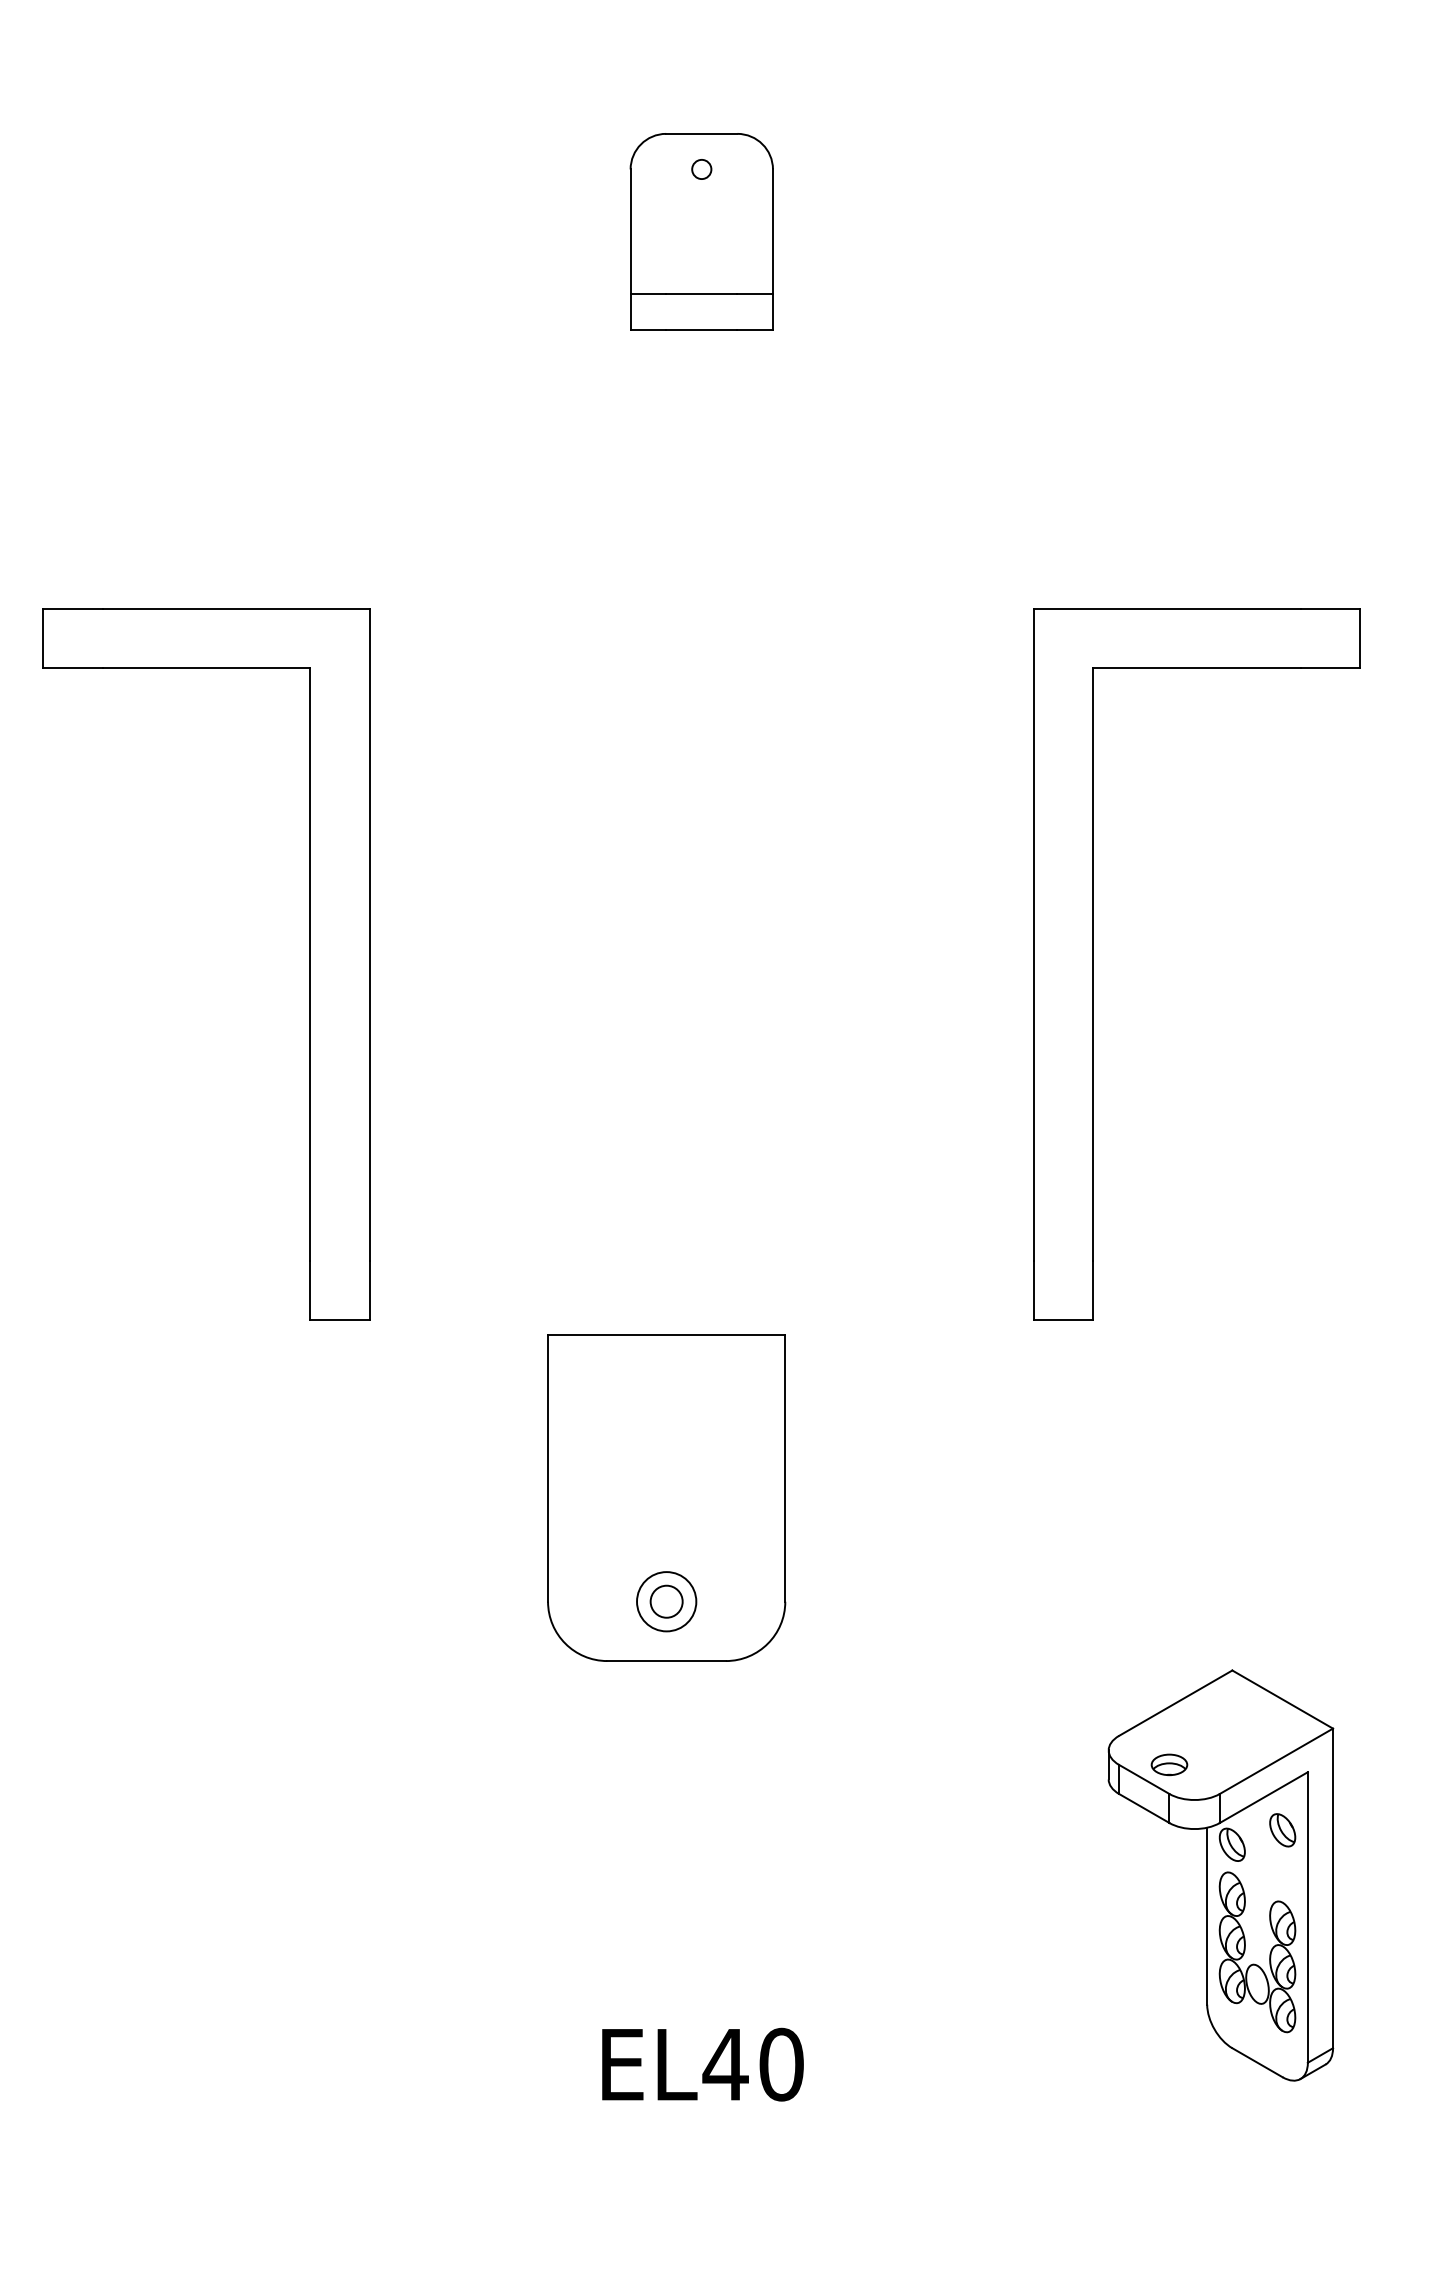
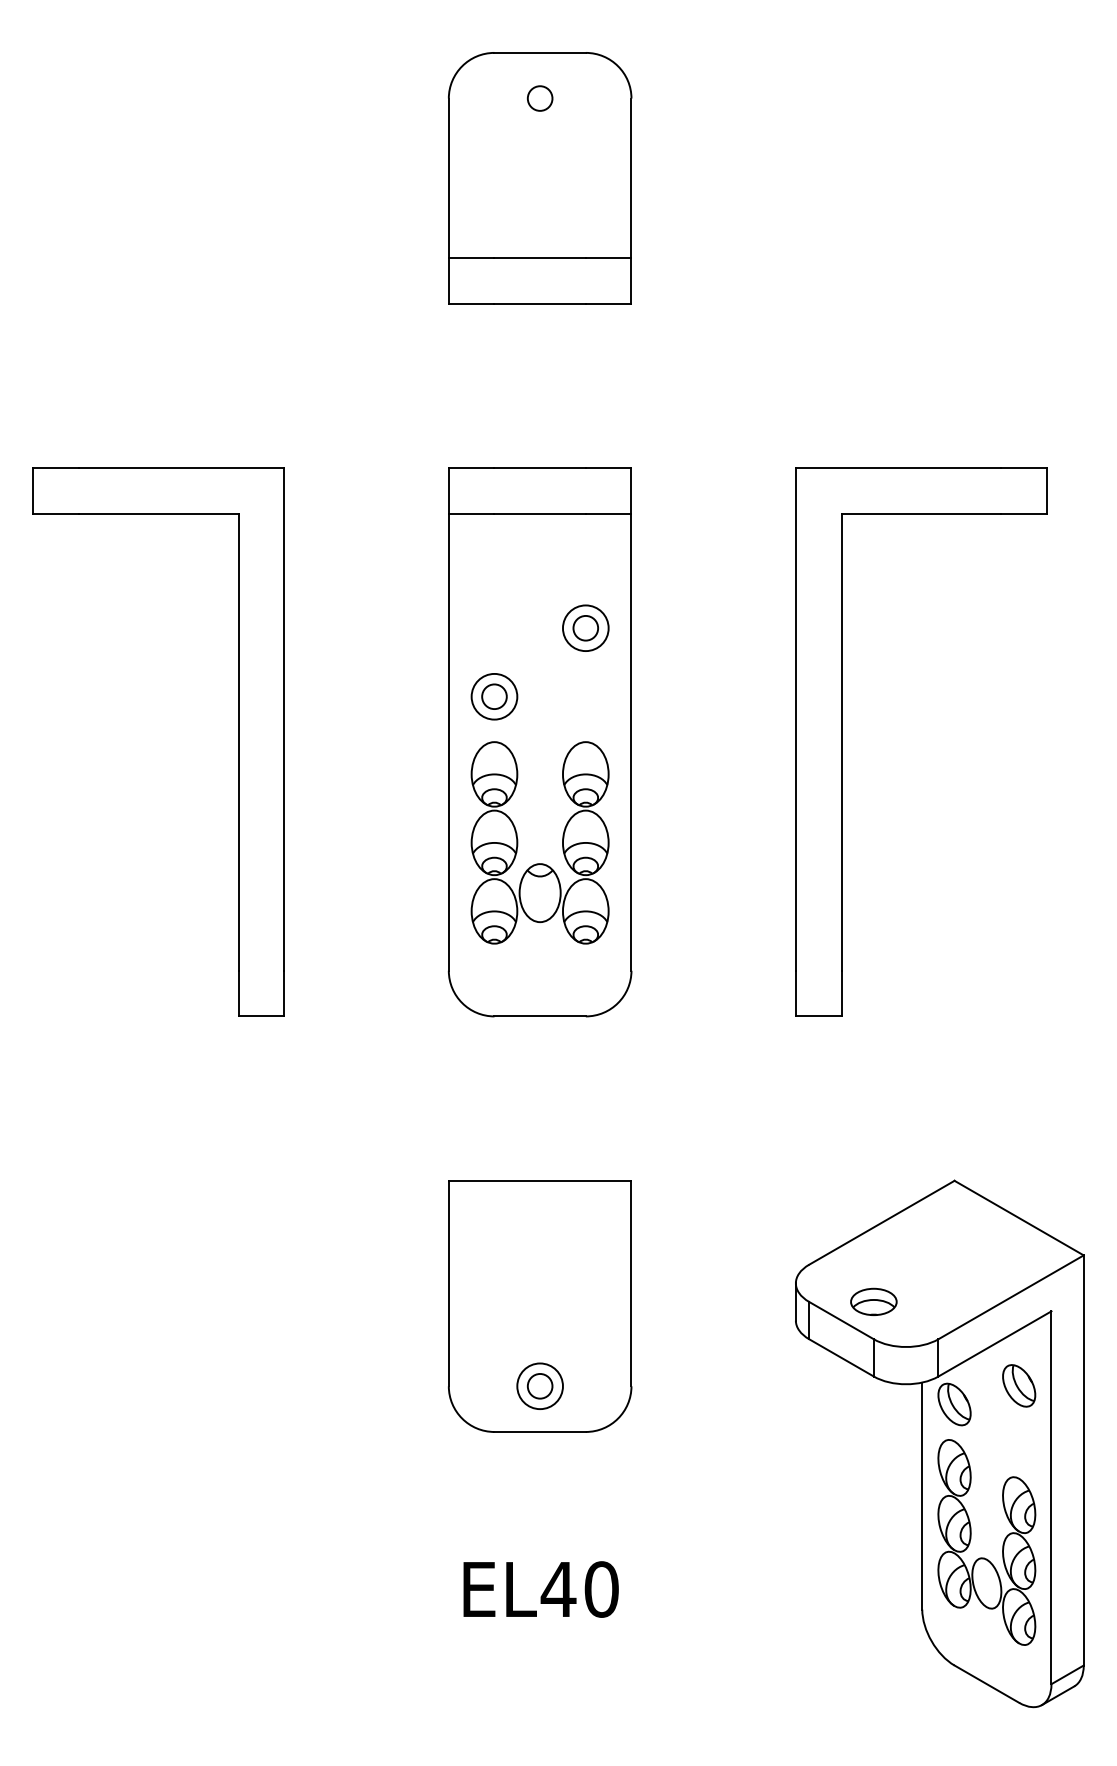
part: (701, 231) -> (540, 178), size x1.67
part: (701, 964) -> (540, 742), added
part: (666, 1497) -> (540, 1306), moved
part: (1220, 1875) -> (939, 1443), size x1.67

